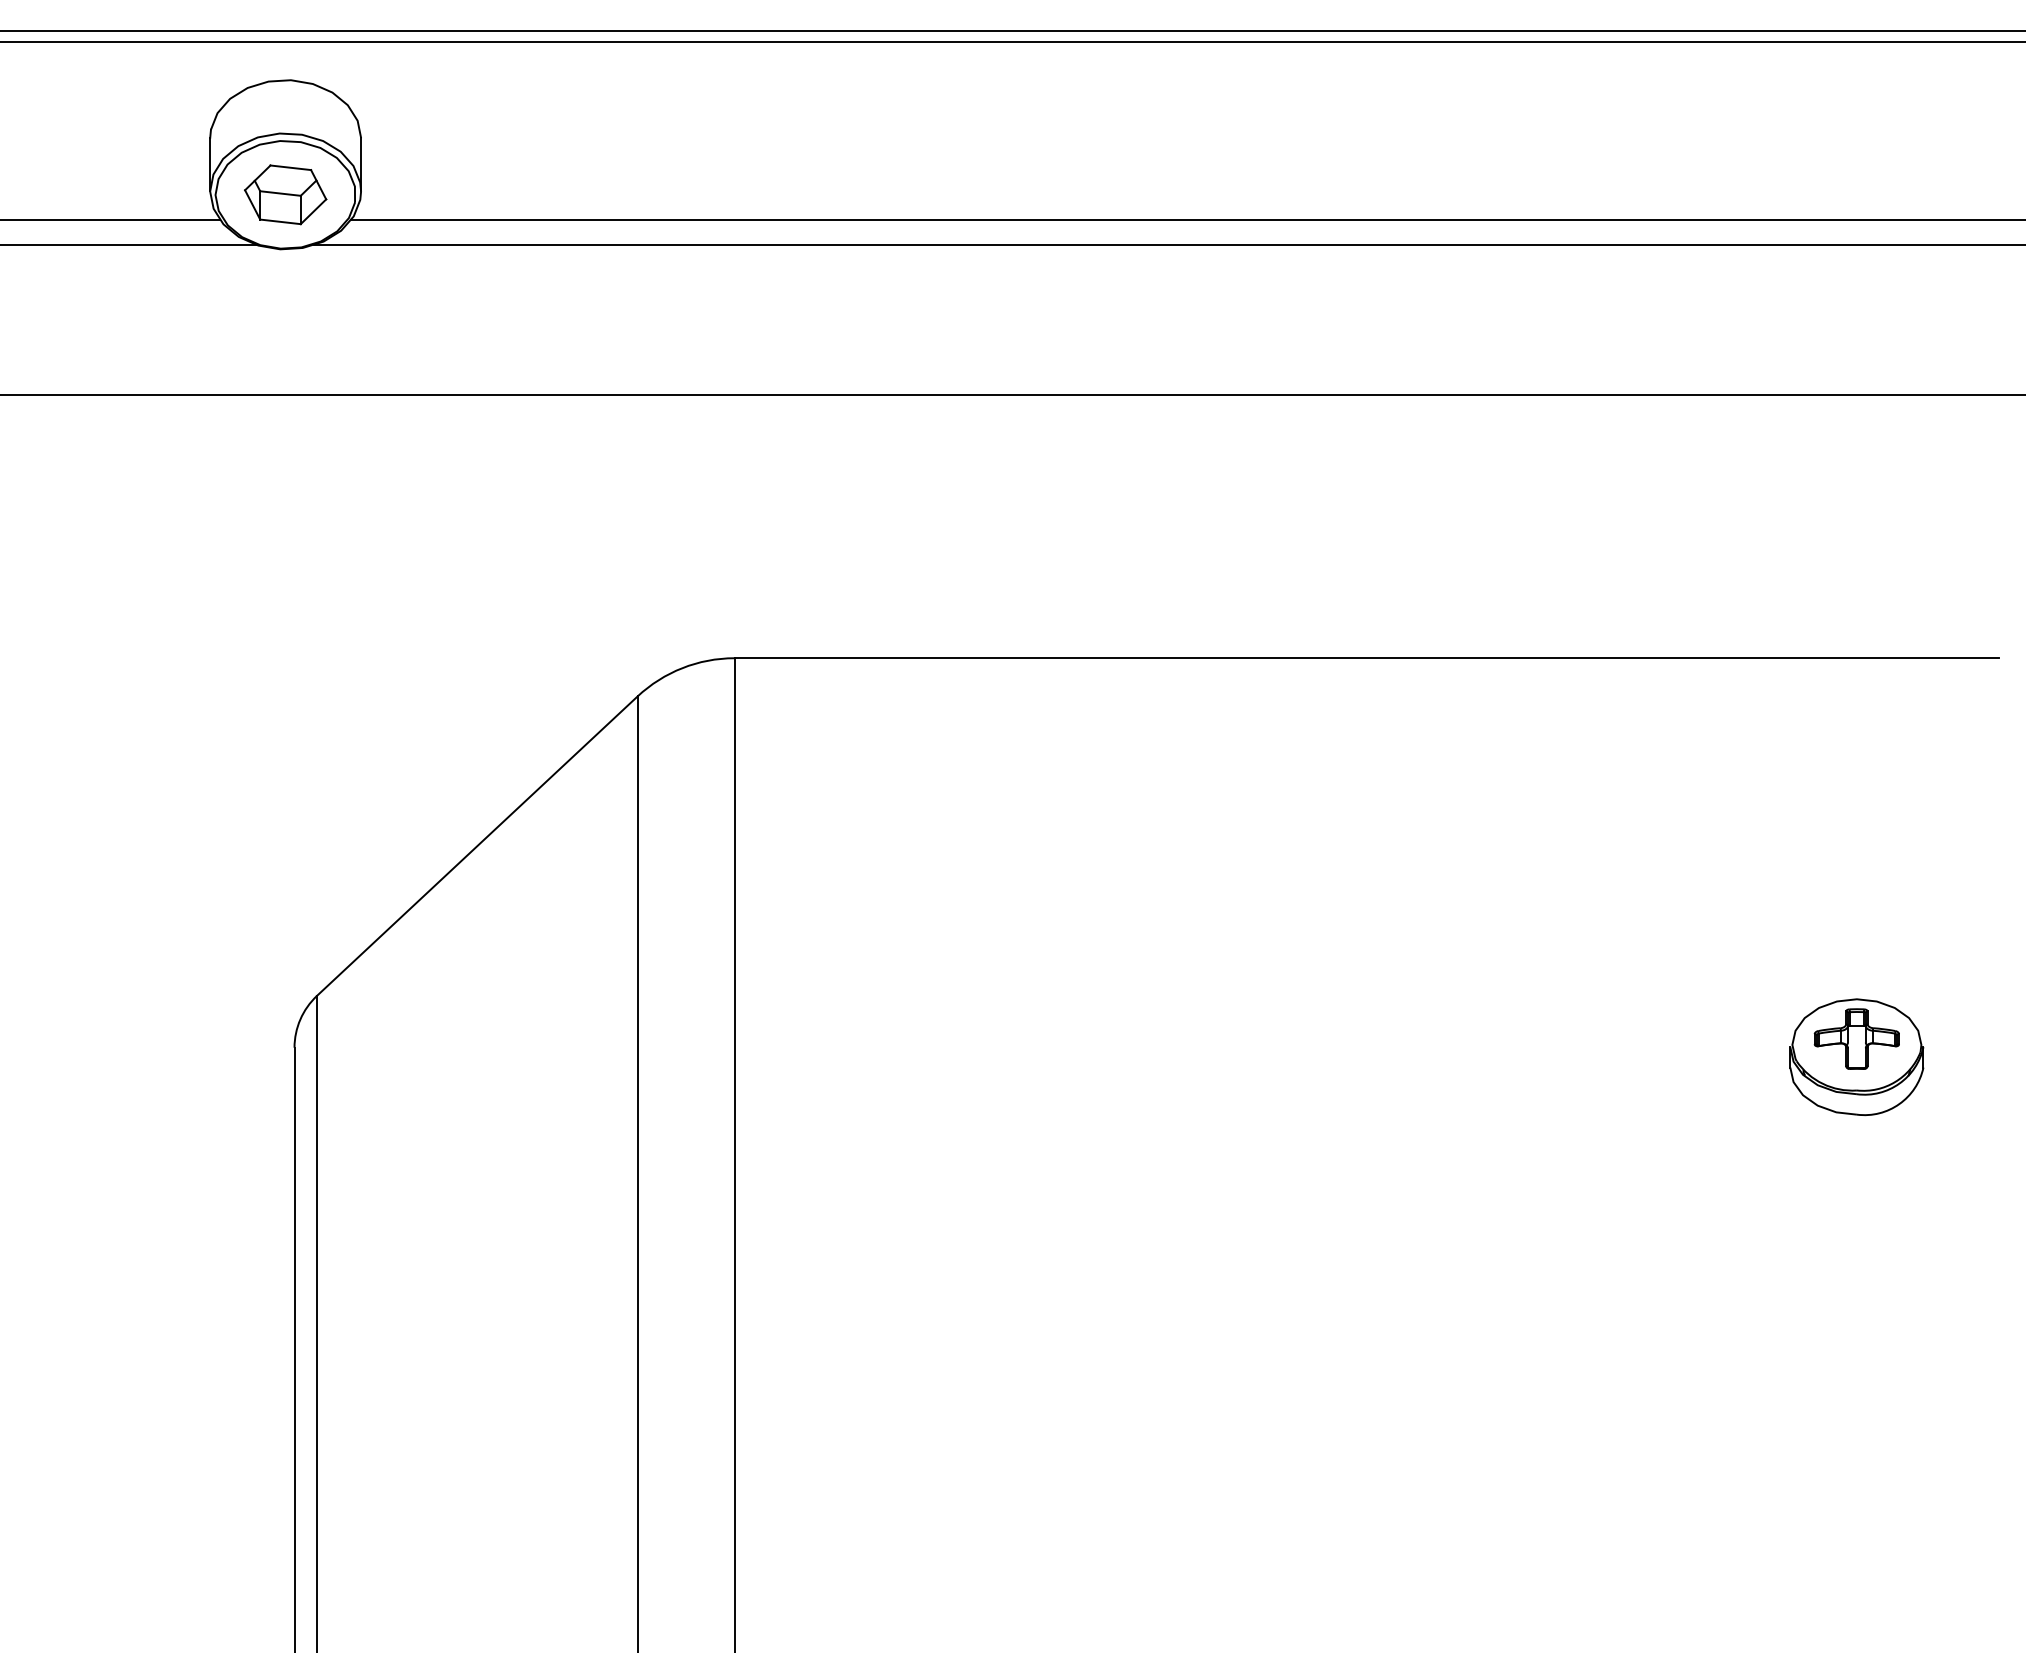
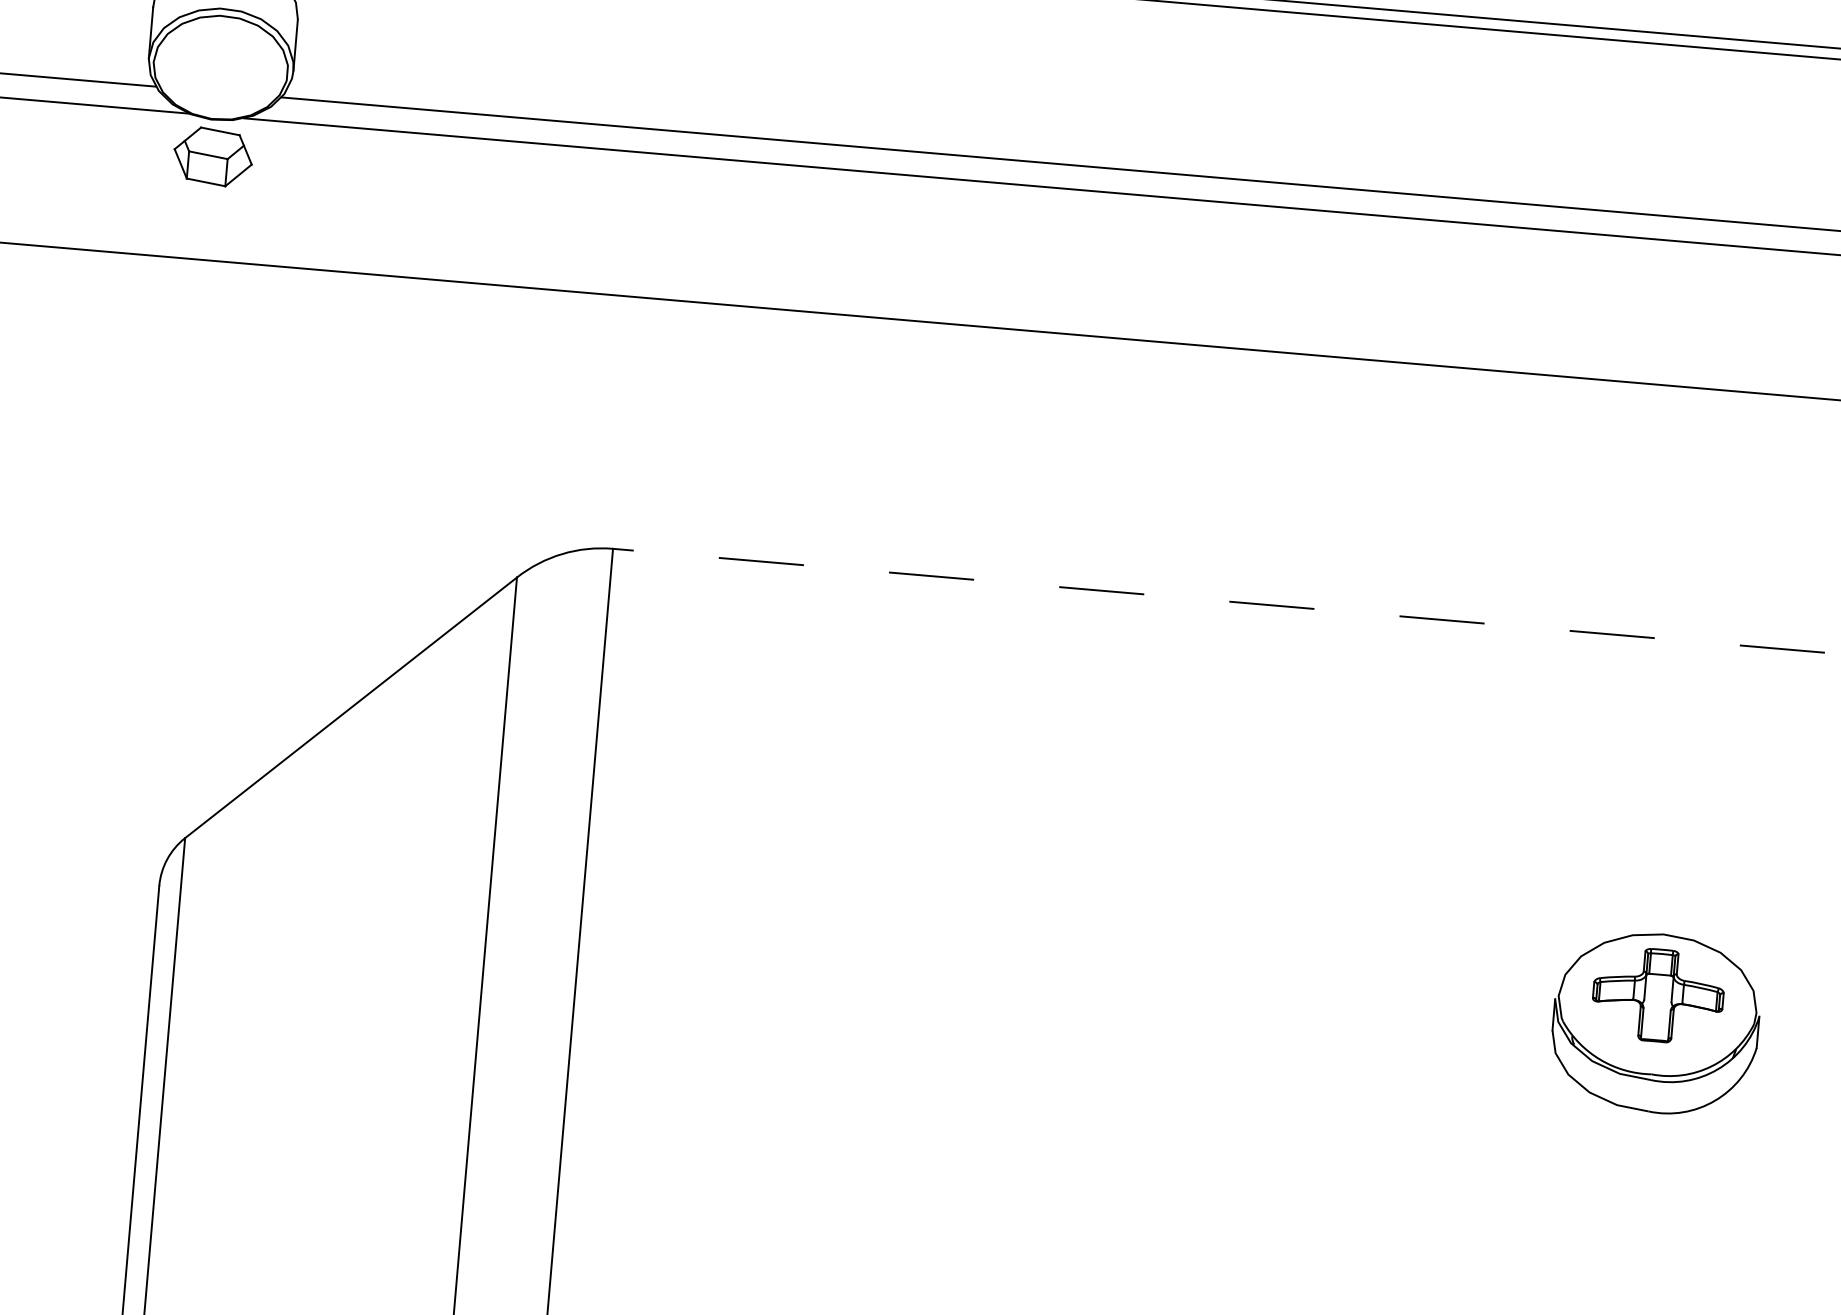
part: (285, 194) -> (213, 156), moved
line: (1366, 658) -> (1218, 601), solid -> dashed
part: (1856, 1057) -> (1655, 1023), size x1.6

